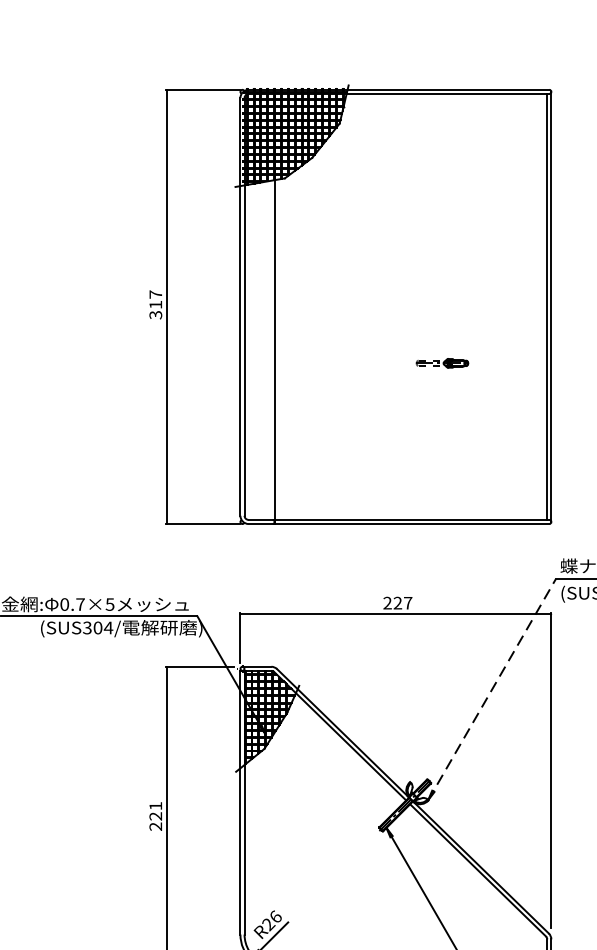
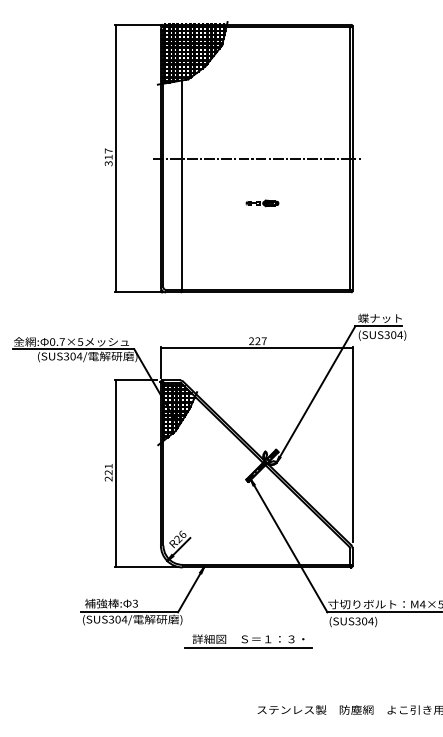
line: (395, 306) -> (256, 158), added
part: (442, 363) -> (262, 203), moved
line: (492, 689) -> (316, 394), dashed -> solid

